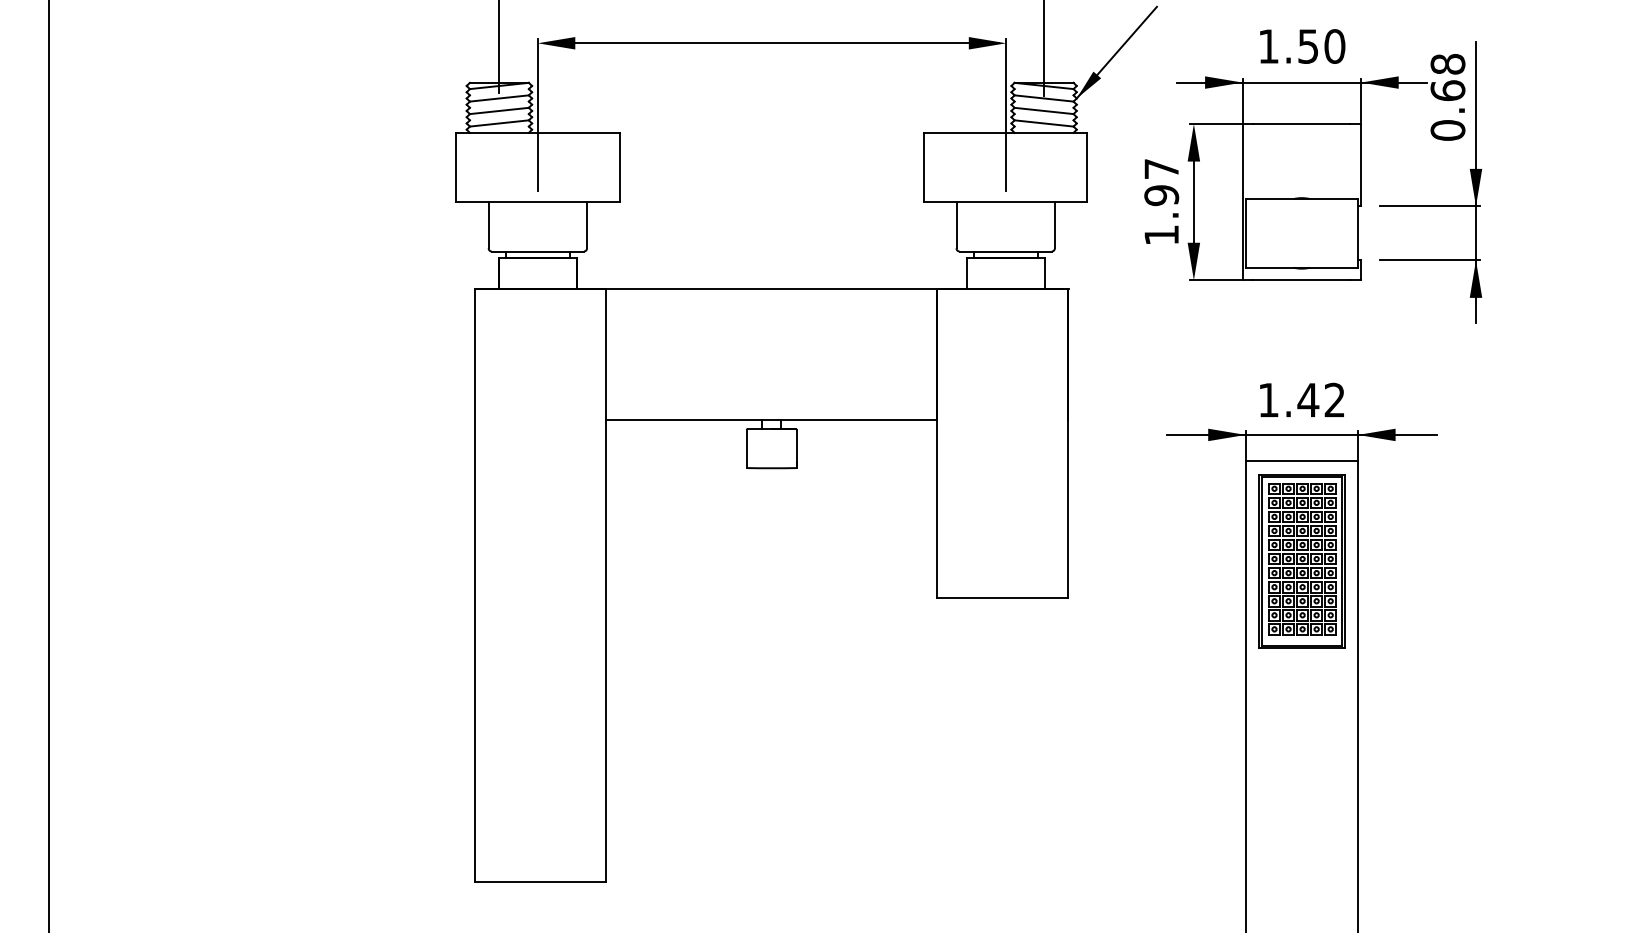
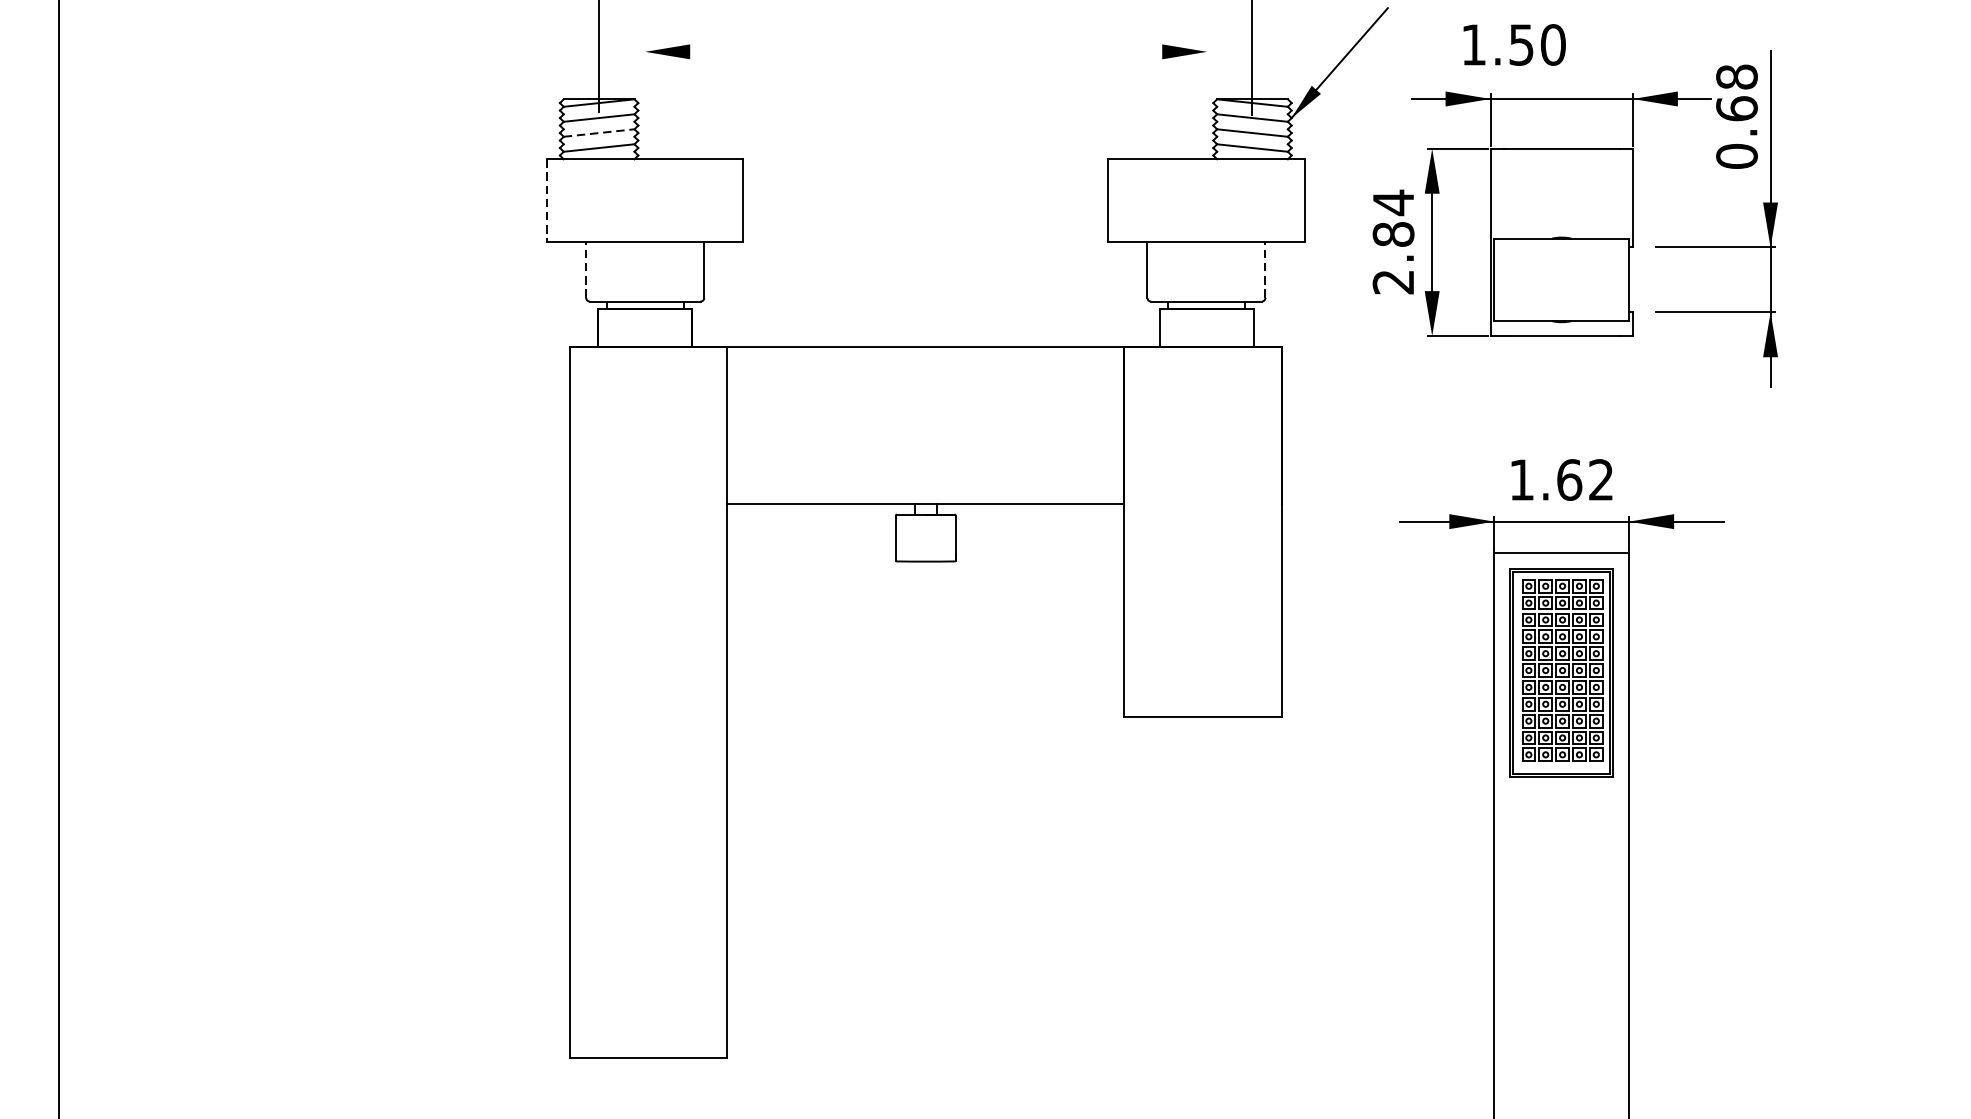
line: (771, 43) -> (925, 52), removed
text: (1302, 46) -> (1514, 44), moved
line: (499, 110) -> (599, 132), solid -> dashed
line: (537, 114) -> (644, 137), removed
line: (1006, 114) -> (1207, 137), removed
line: (456, 167) -> (547, 200), solid -> dashed
text: (1161, 201) -> (1393, 241), 1.97 -> 2.84
line: (488, 224) -> (586, 269), solid -> dashed
line: (1054, 224) -> (1264, 269), solid -> dashed
text: (1308, 399) -> (1569, 479), 1.42 -> 1.62

